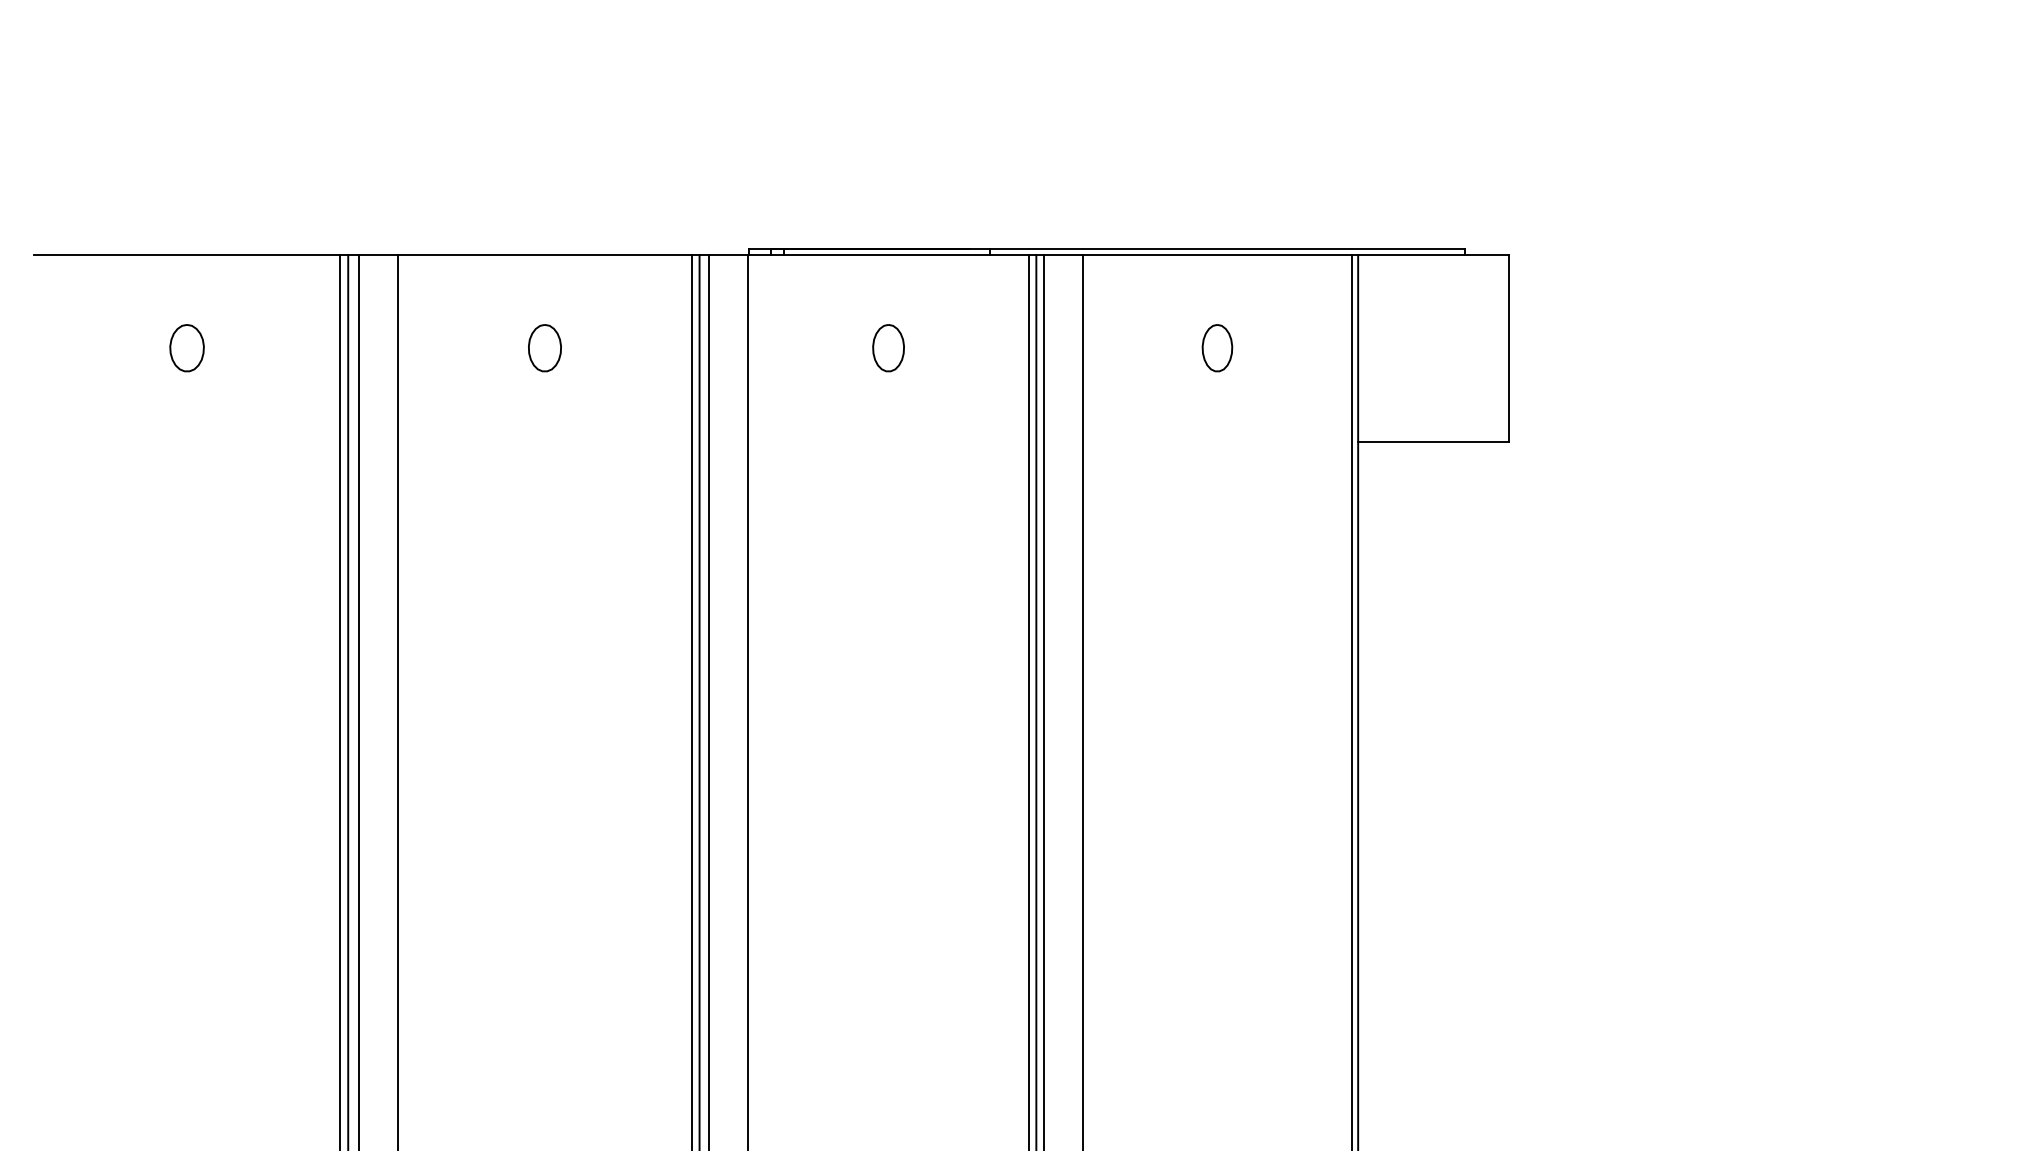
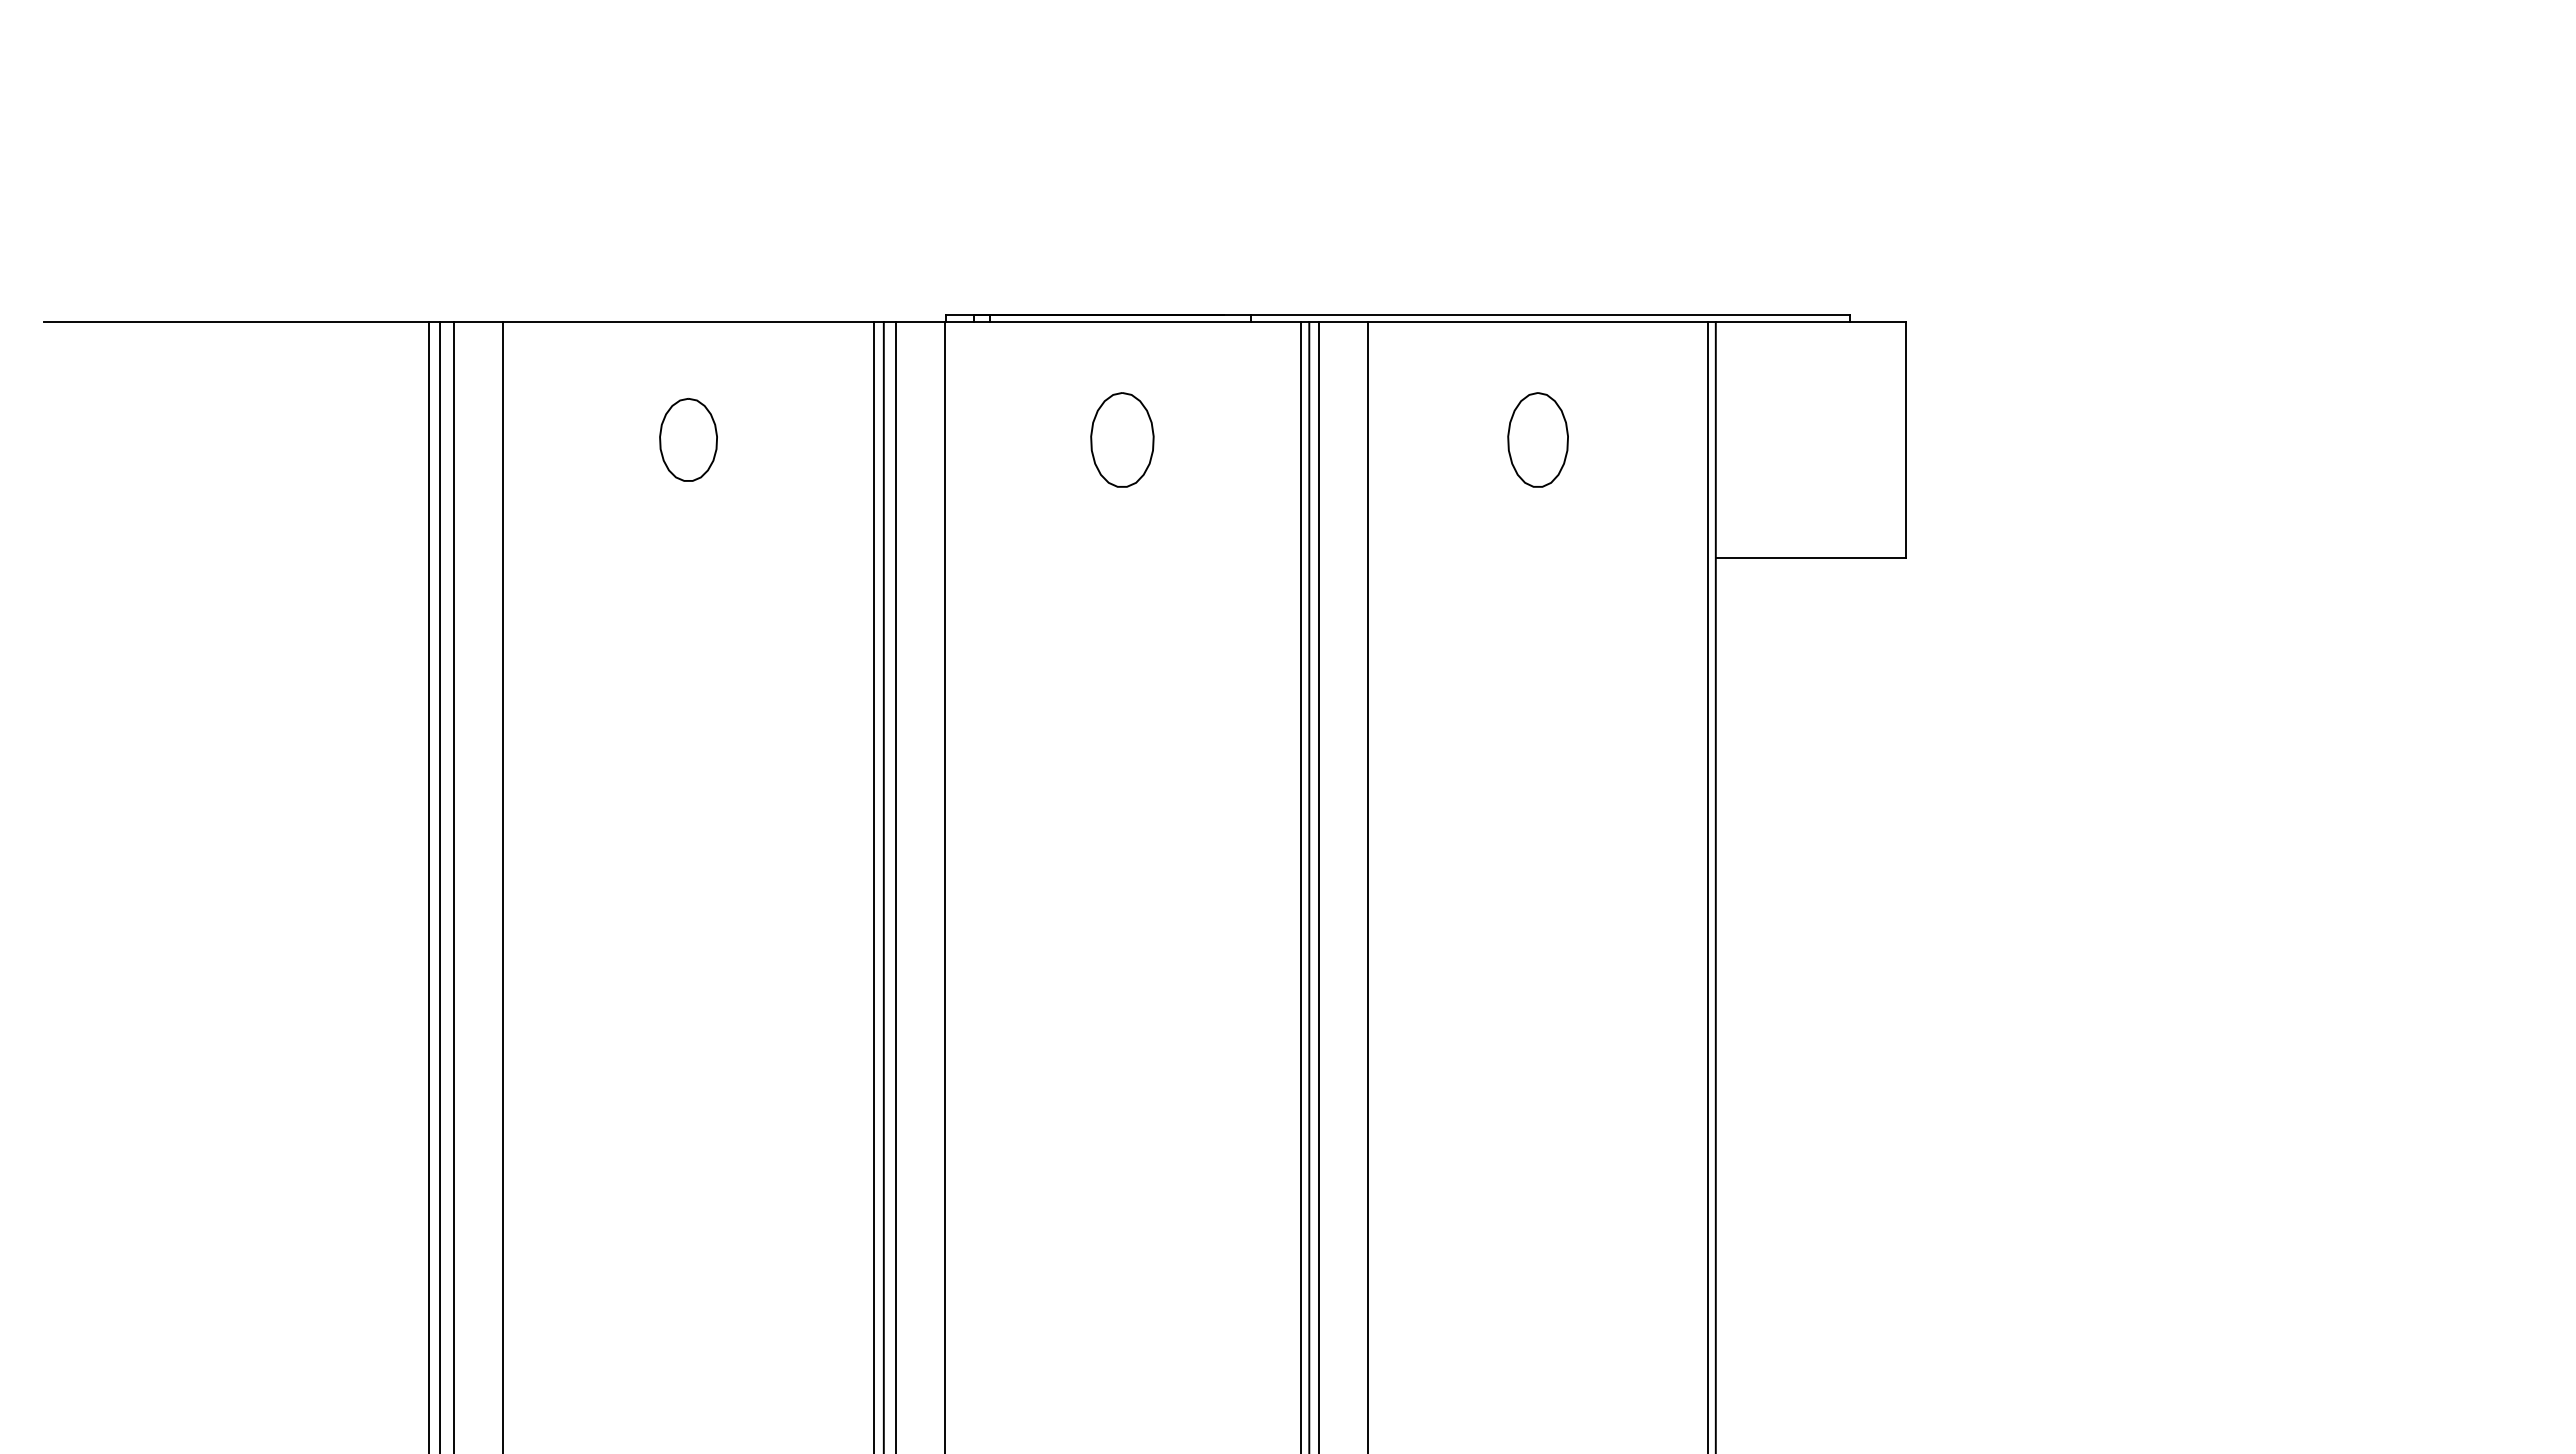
part: (187, 347) -> (236, 439), removed
part: (544, 347) -> (688, 439), size x1.4
part: (888, 347) -> (1122, 439), size x1.6
part: (1217, 347) -> (1537, 439), size x1.6

